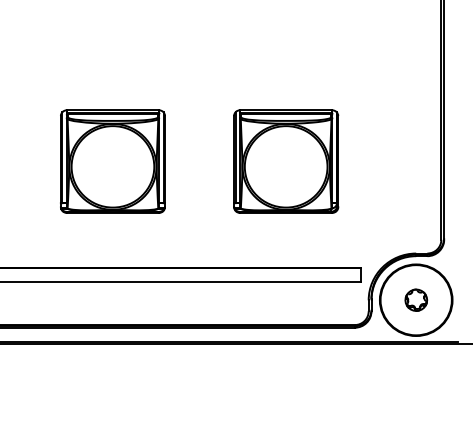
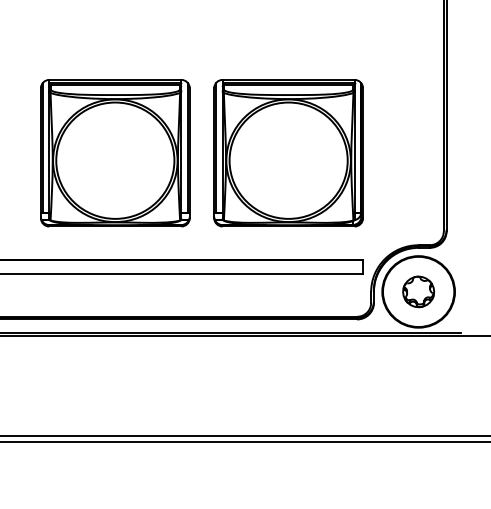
part: (113, 161) -> (115, 153), size x1.43
part: (286, 161) -> (288, 153), size x1.43
part: (416, 299) -> (418, 291), size x1.43

